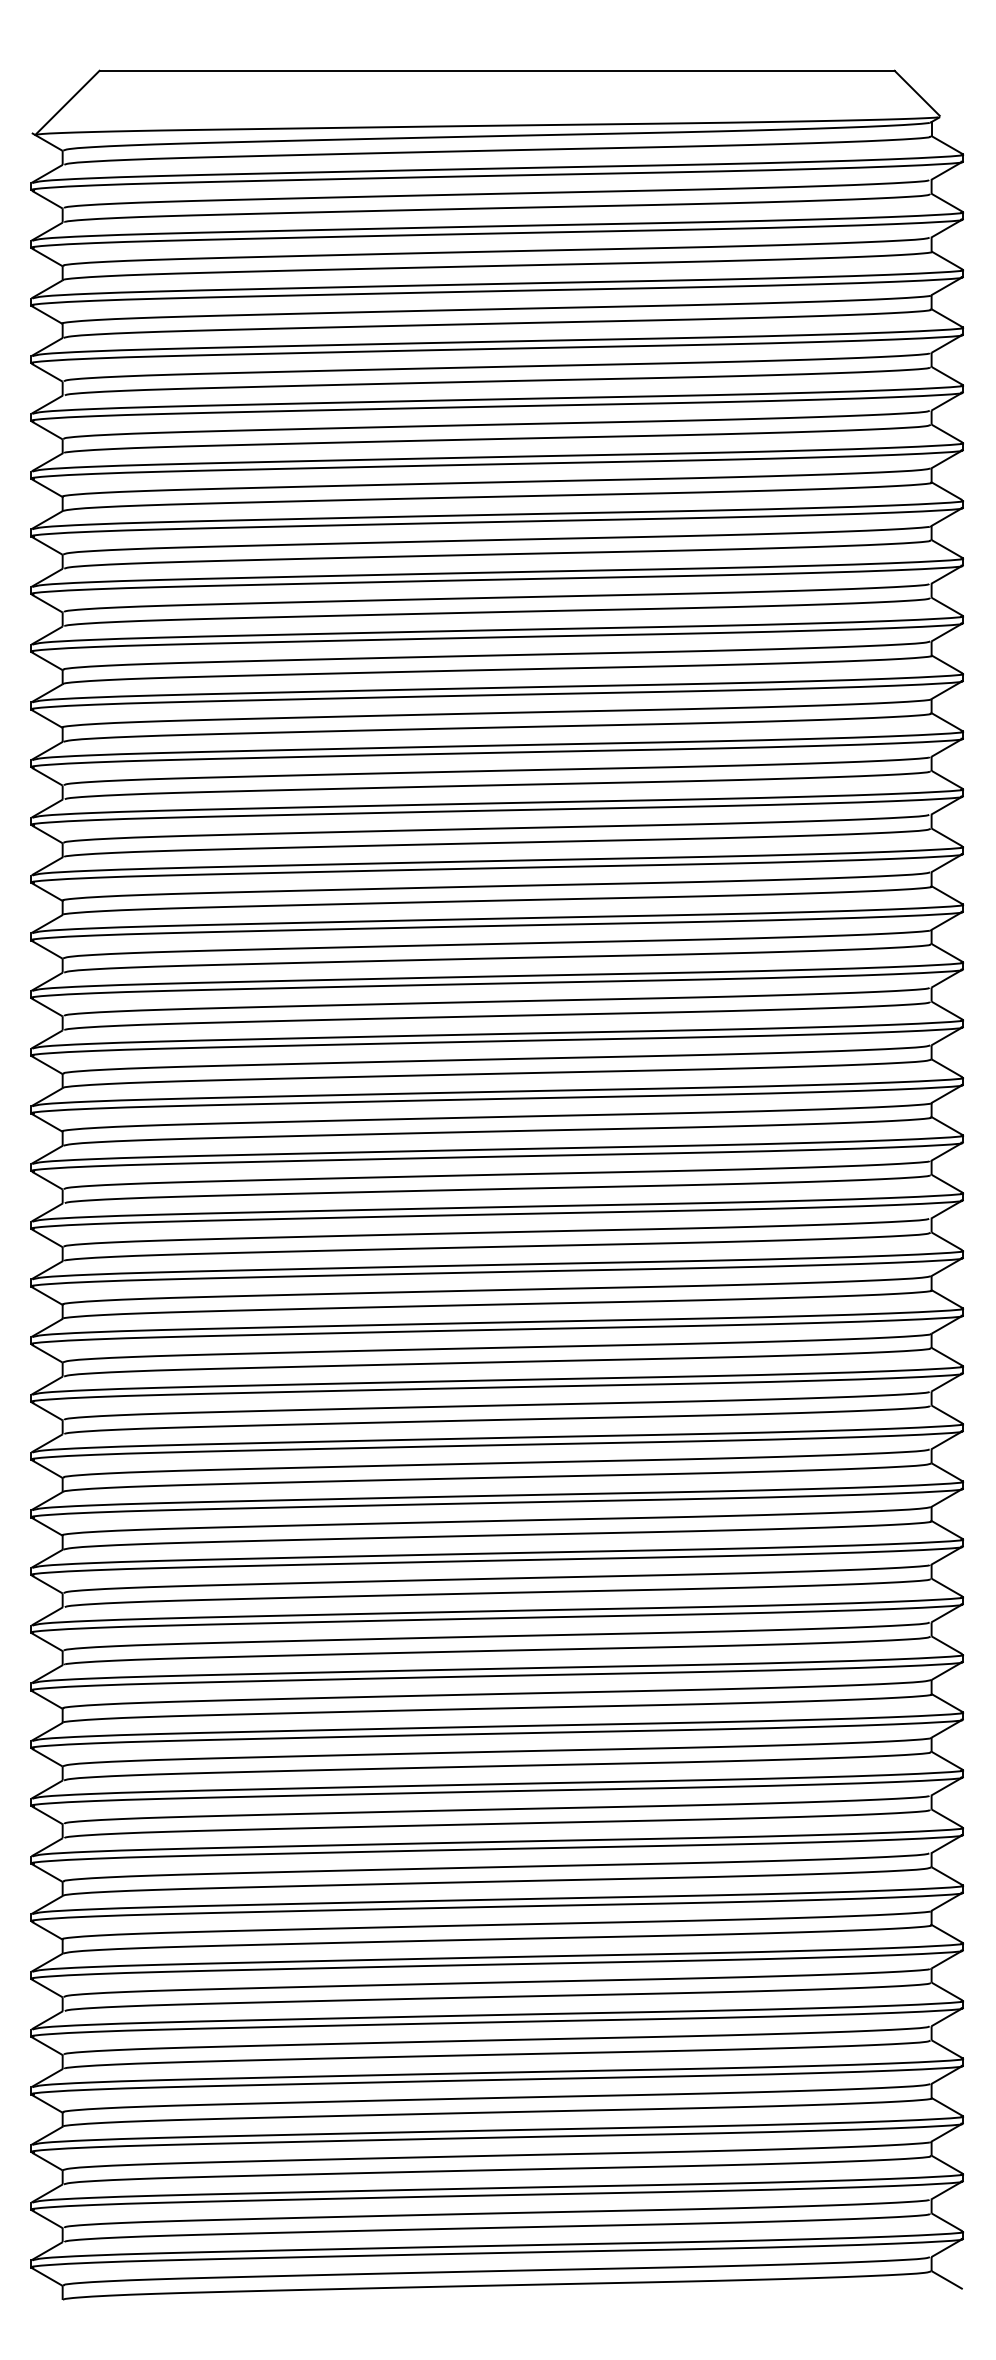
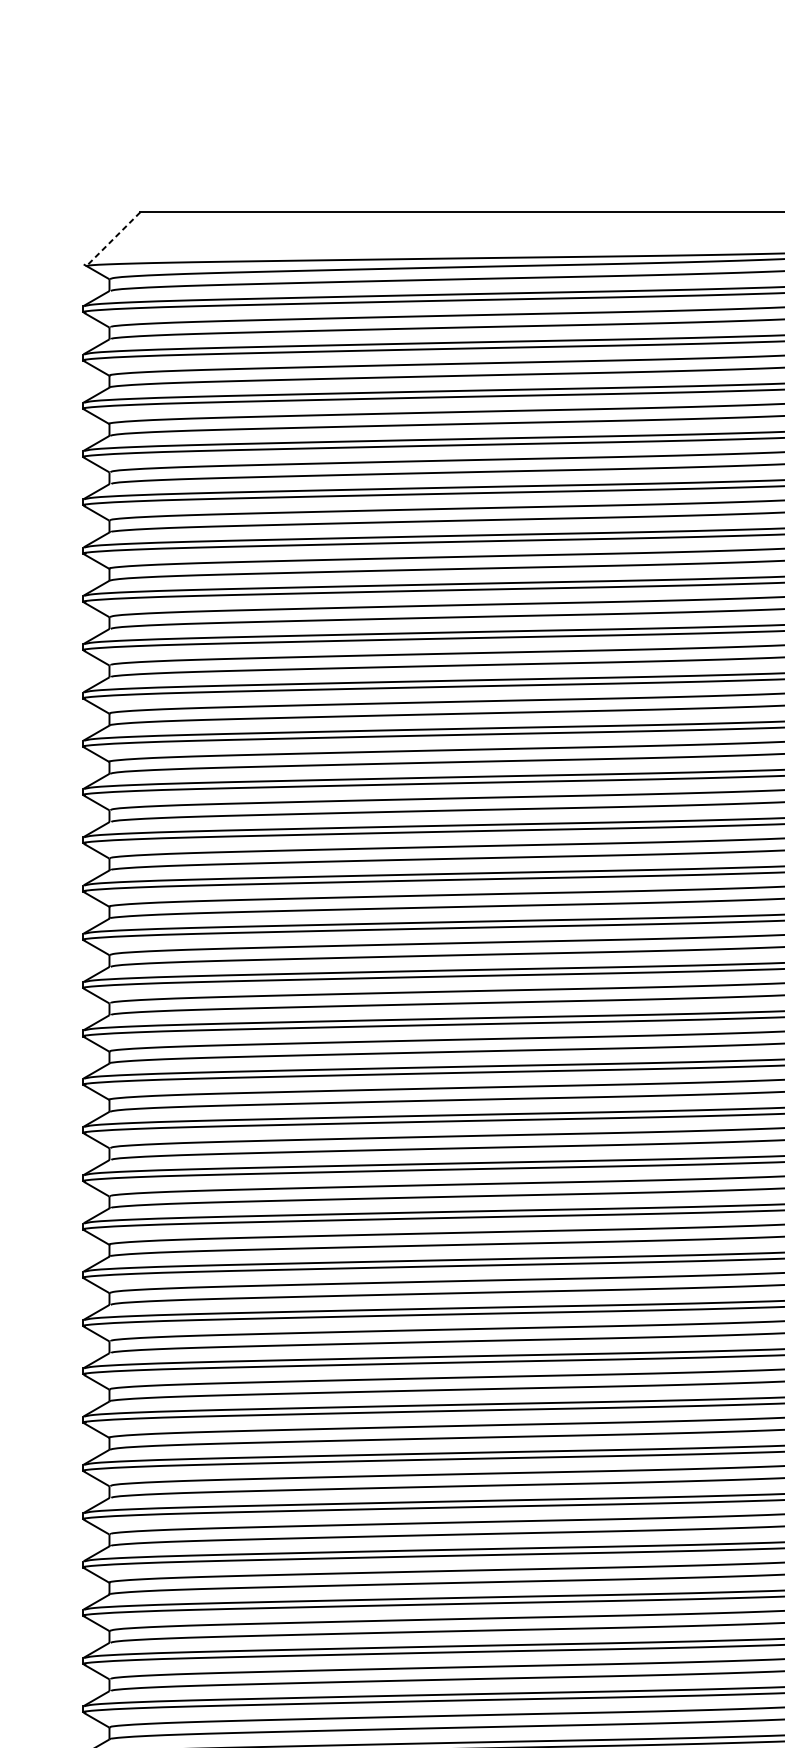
line: (67, 103) -> (113, 239), solid -> dashed

